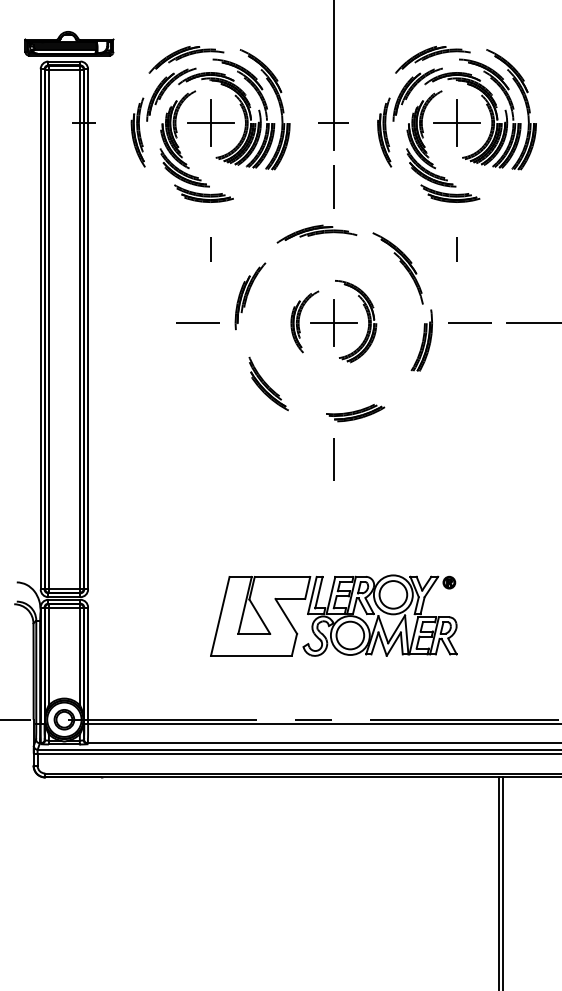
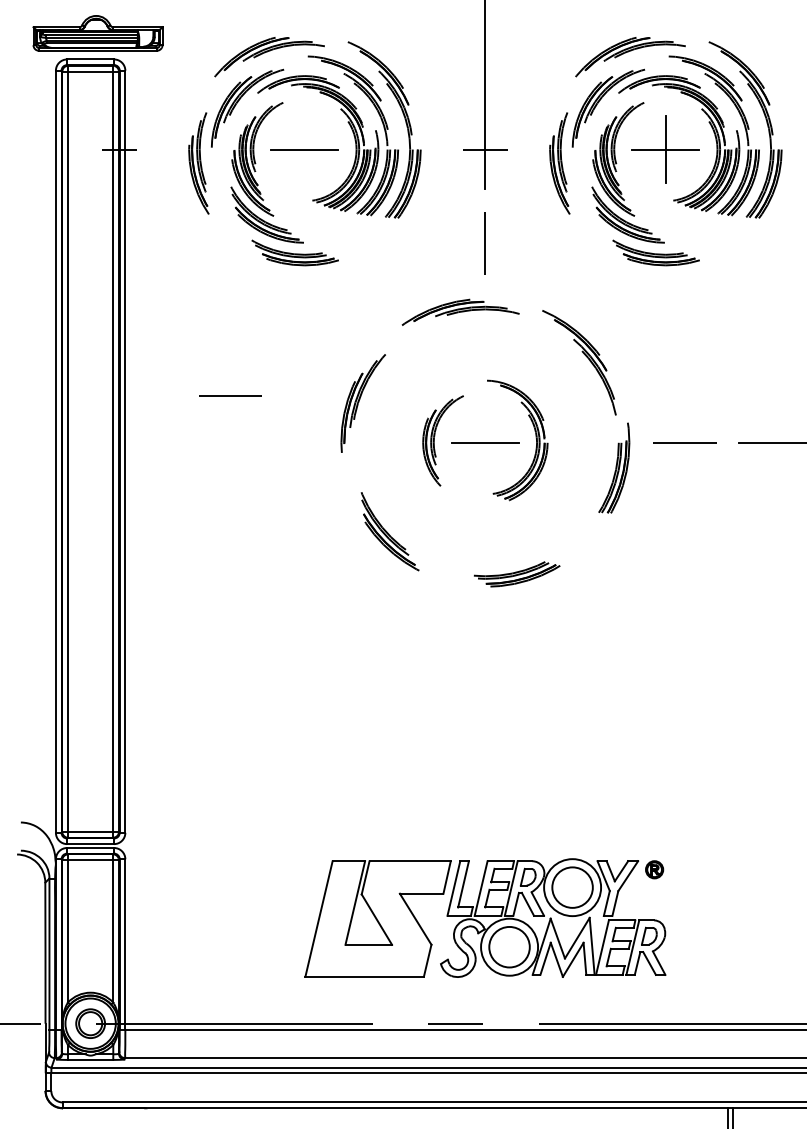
line: (210, 122) -> (304, 148), removed
line: (210, 249) -> (304, 334), removed
line: (457, 249) -> (666, 334), removed
line: (197, 322) -> (229, 394), moved
line: (333, 323) -> (484, 443), removed
line: (333, 459) -> (484, 642), removed
part: (333, 615) -> (484, 917), moved

